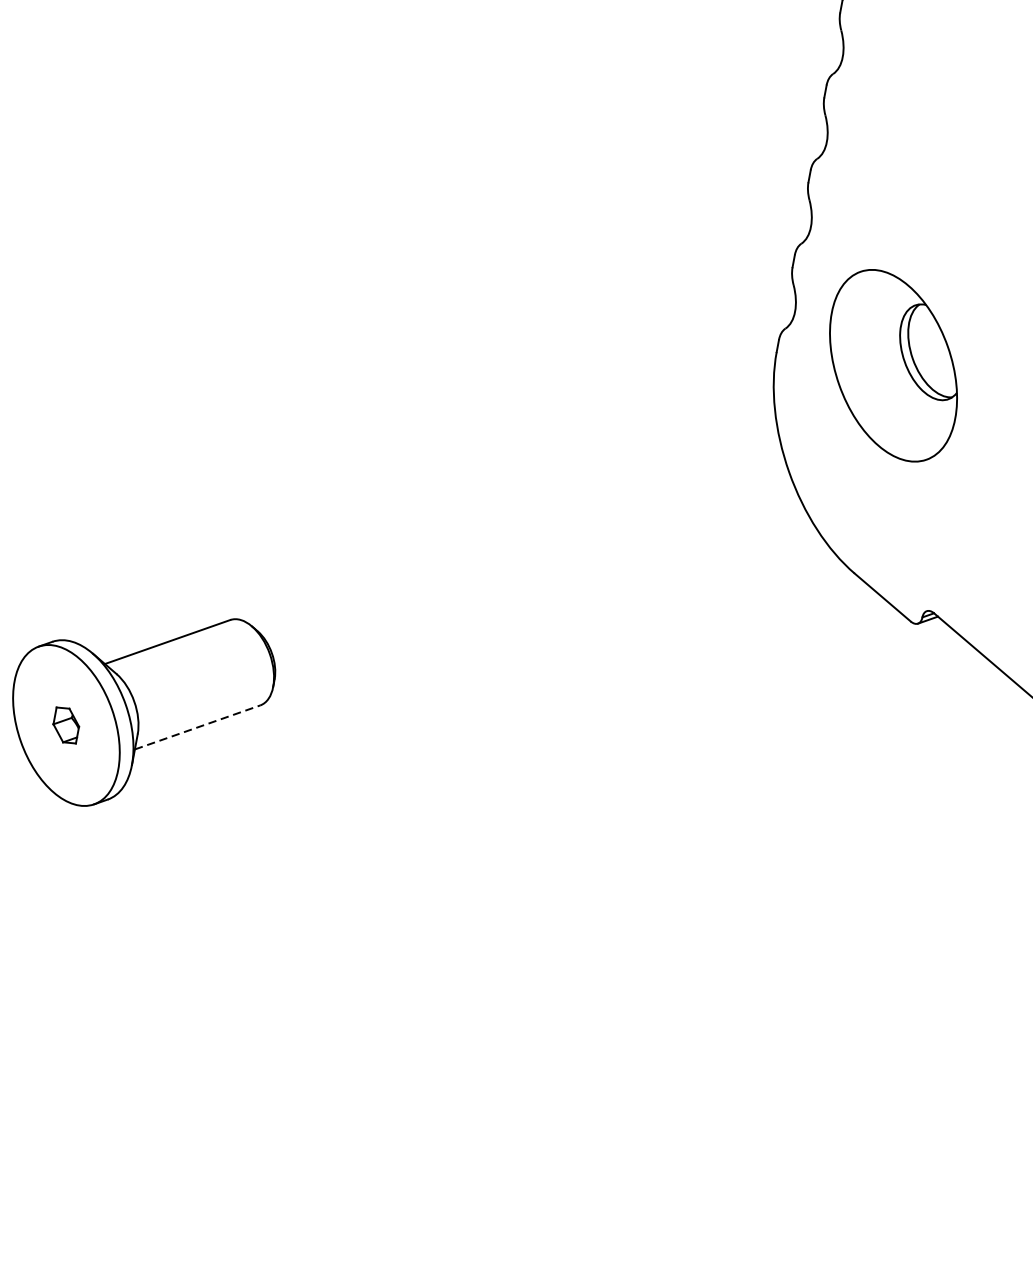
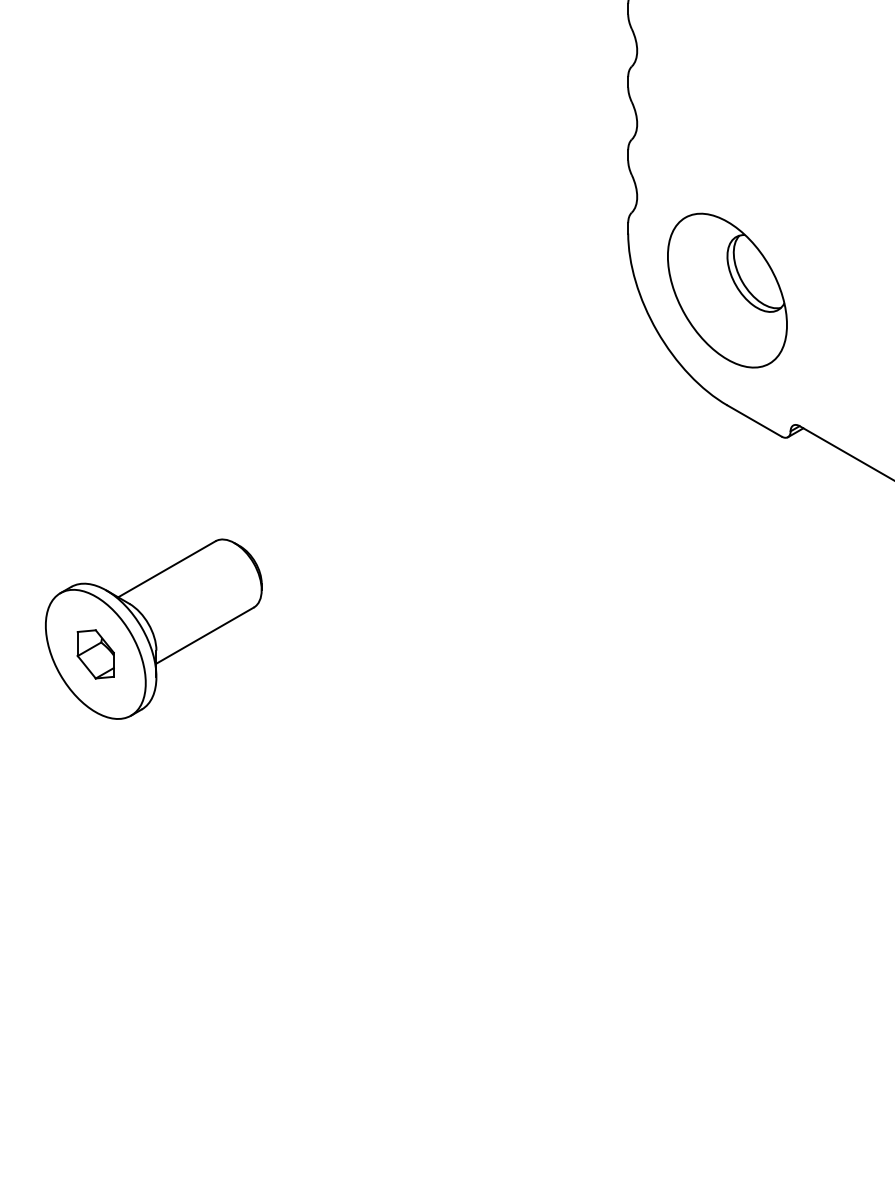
part: (893, 365) -> (727, 290), moved
part: (66, 725) -> (95, 654), size x1.67
line: (198, 727) -> (205, 635), dashed -> solid

